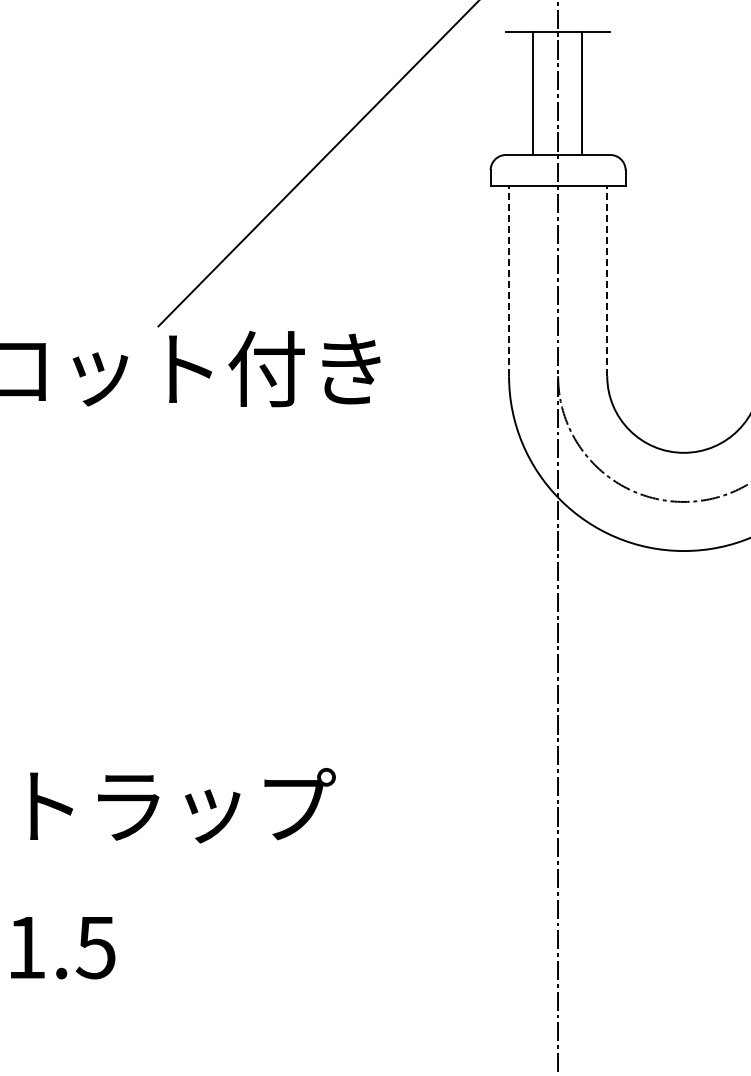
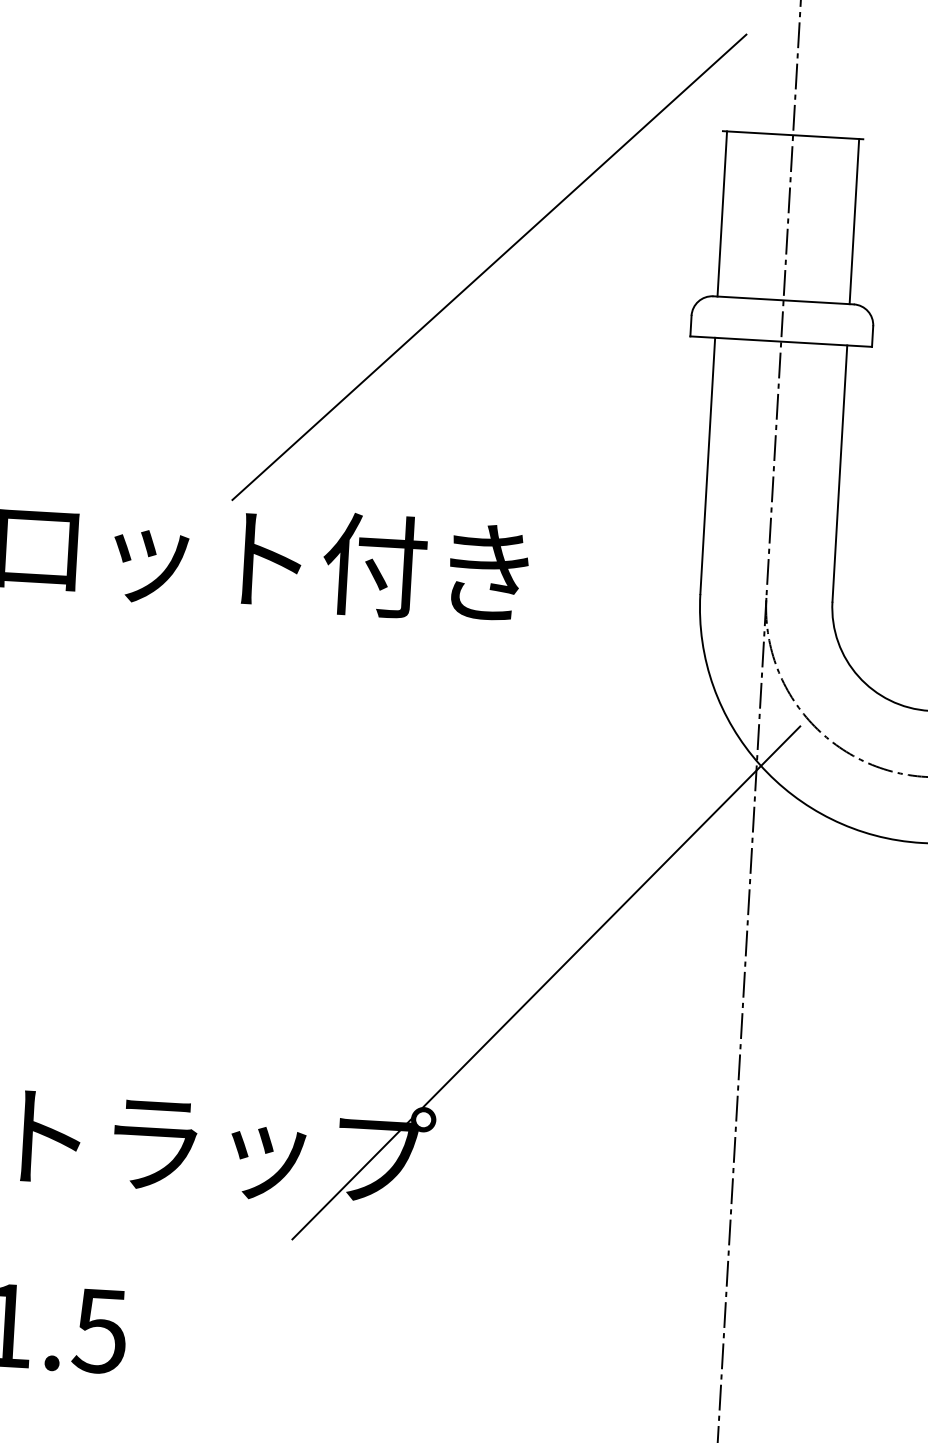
line: (533, 93) -> (722, 213), moved
line: (582, 93) -> (854, 221), moved
line: (509, 280) -> (708, 465), dashed -> solid
line: (607, 280) -> (840, 473), dashed -> solid
line: (411, 670) -> (546, 982), added

